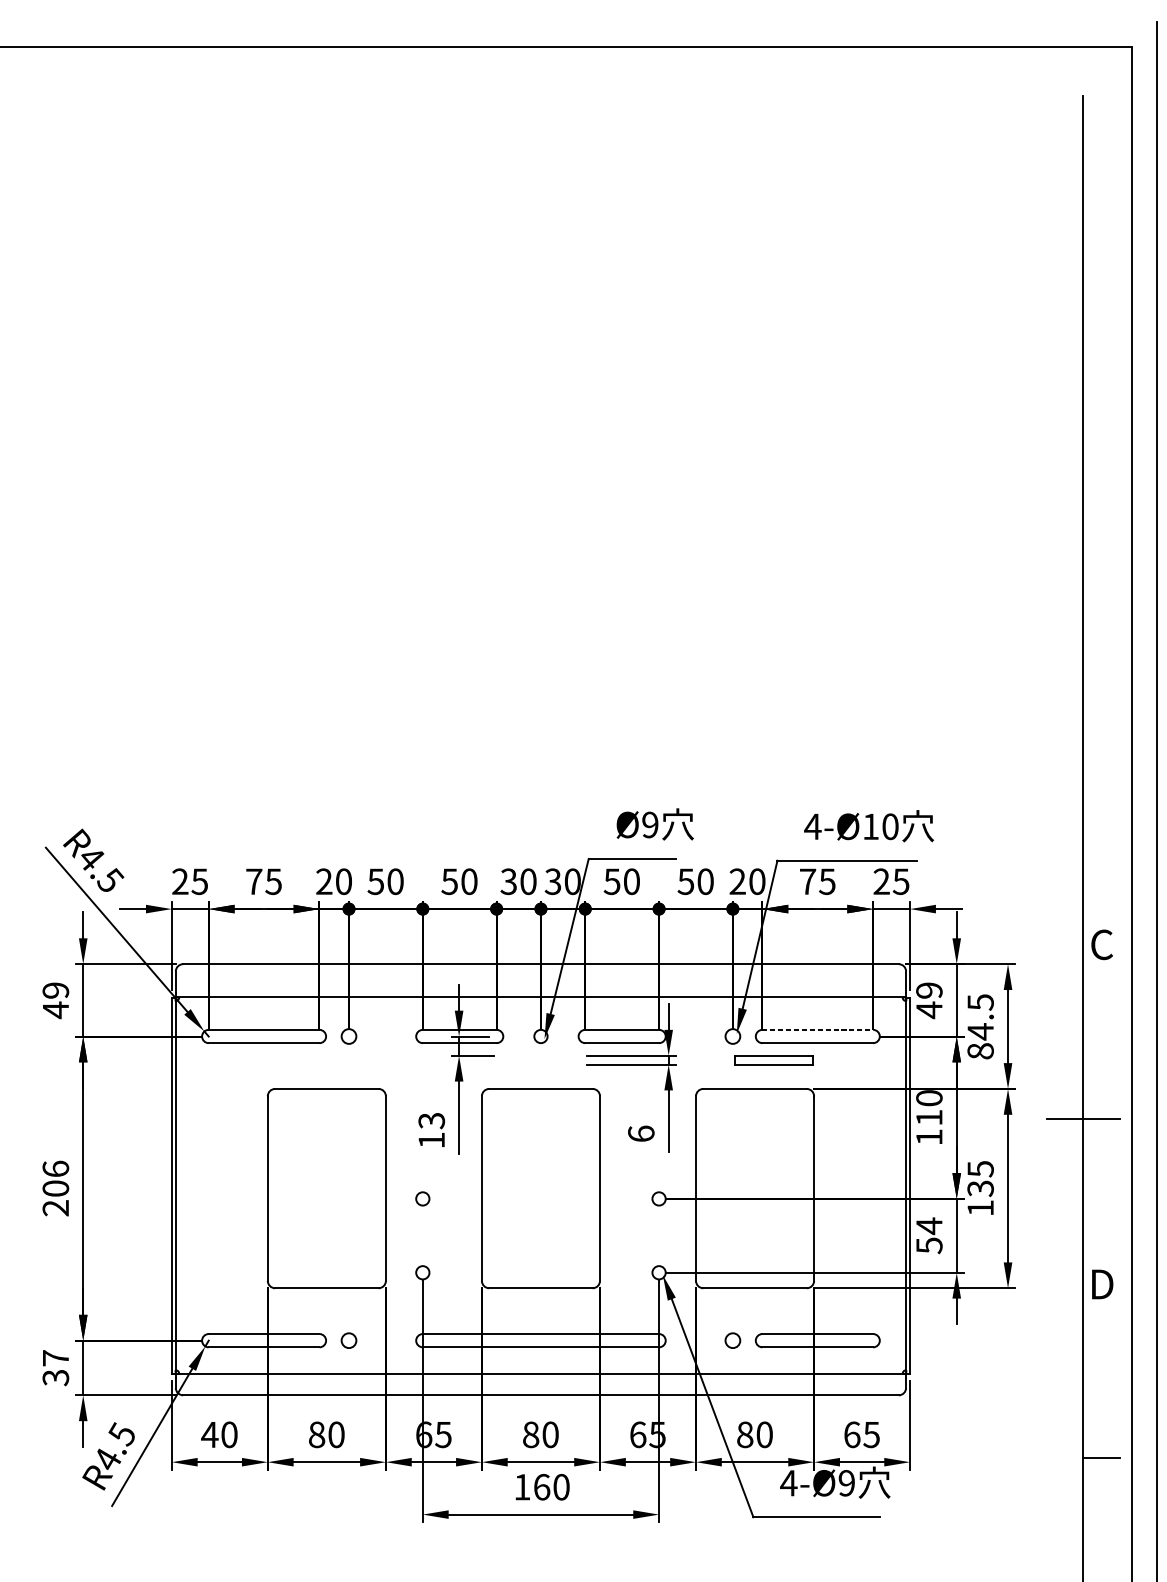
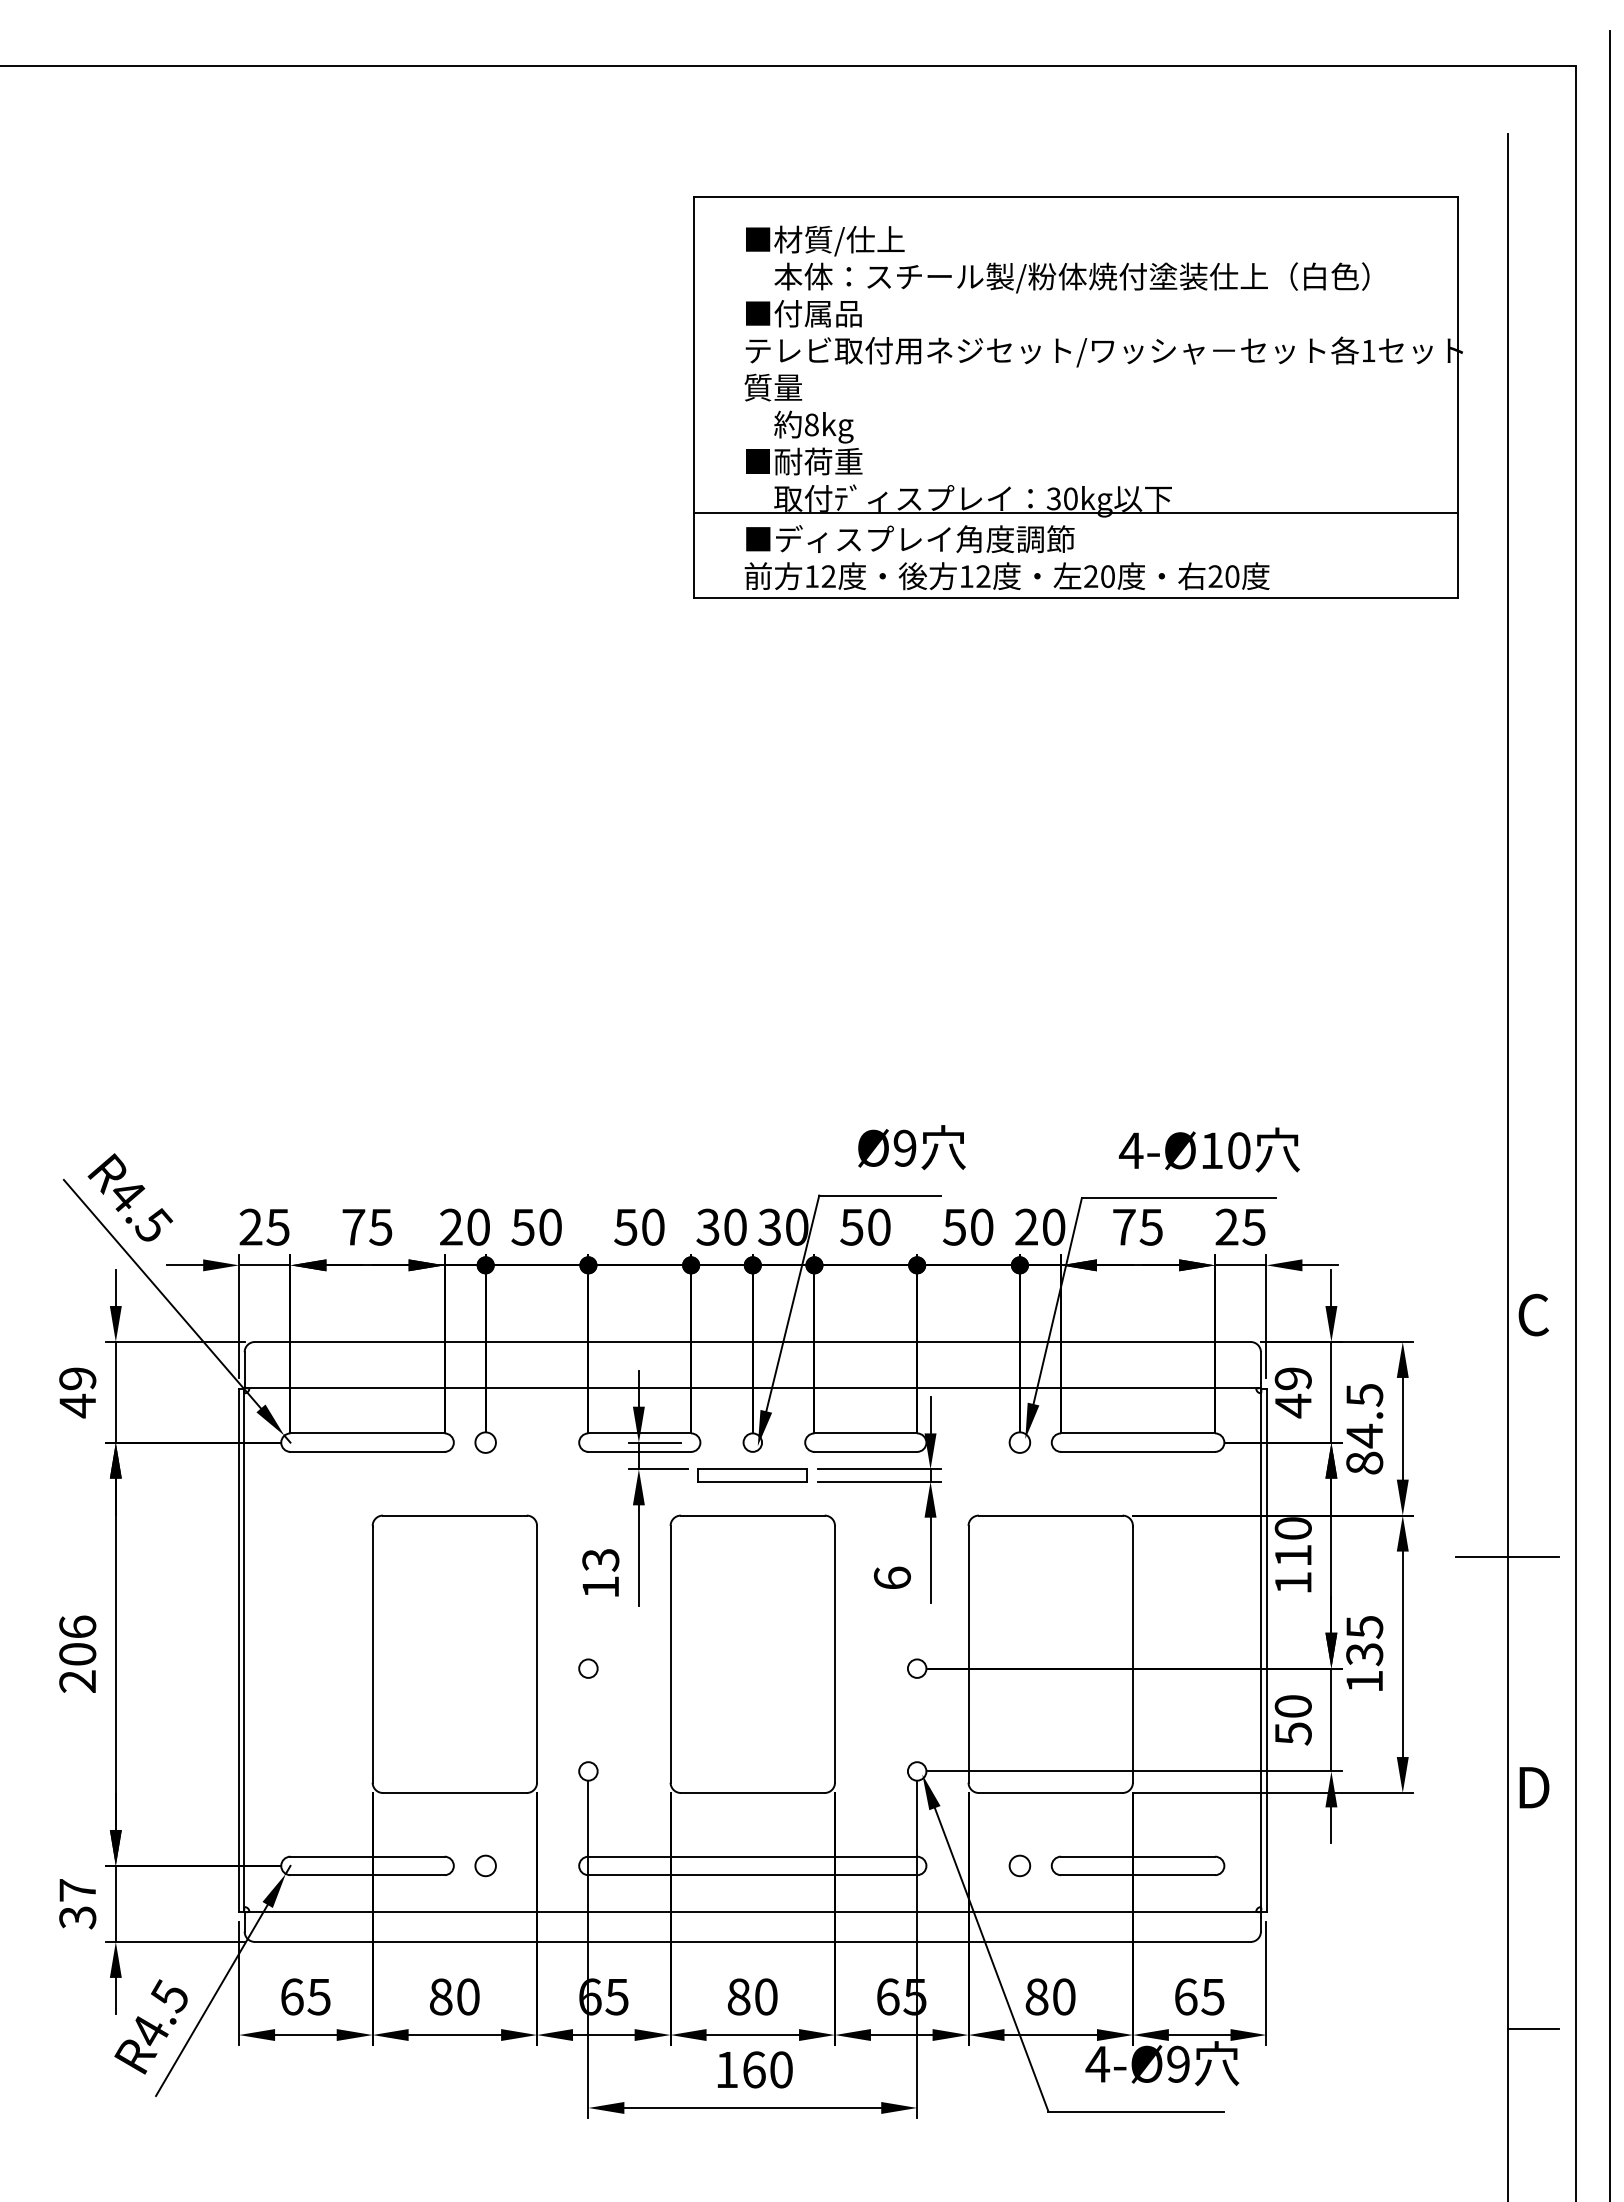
part: (774, 285) -> (1077, 397), added
line: (818, 1029) -> (1138, 1433), dashed -> solid
part: (773, 1060) -> (752, 1475), moved
text: (928, 1226) -> (1292, 1706), 54 -> 50
text: (218, 1434) -> (304, 1996), 40 -> 65

